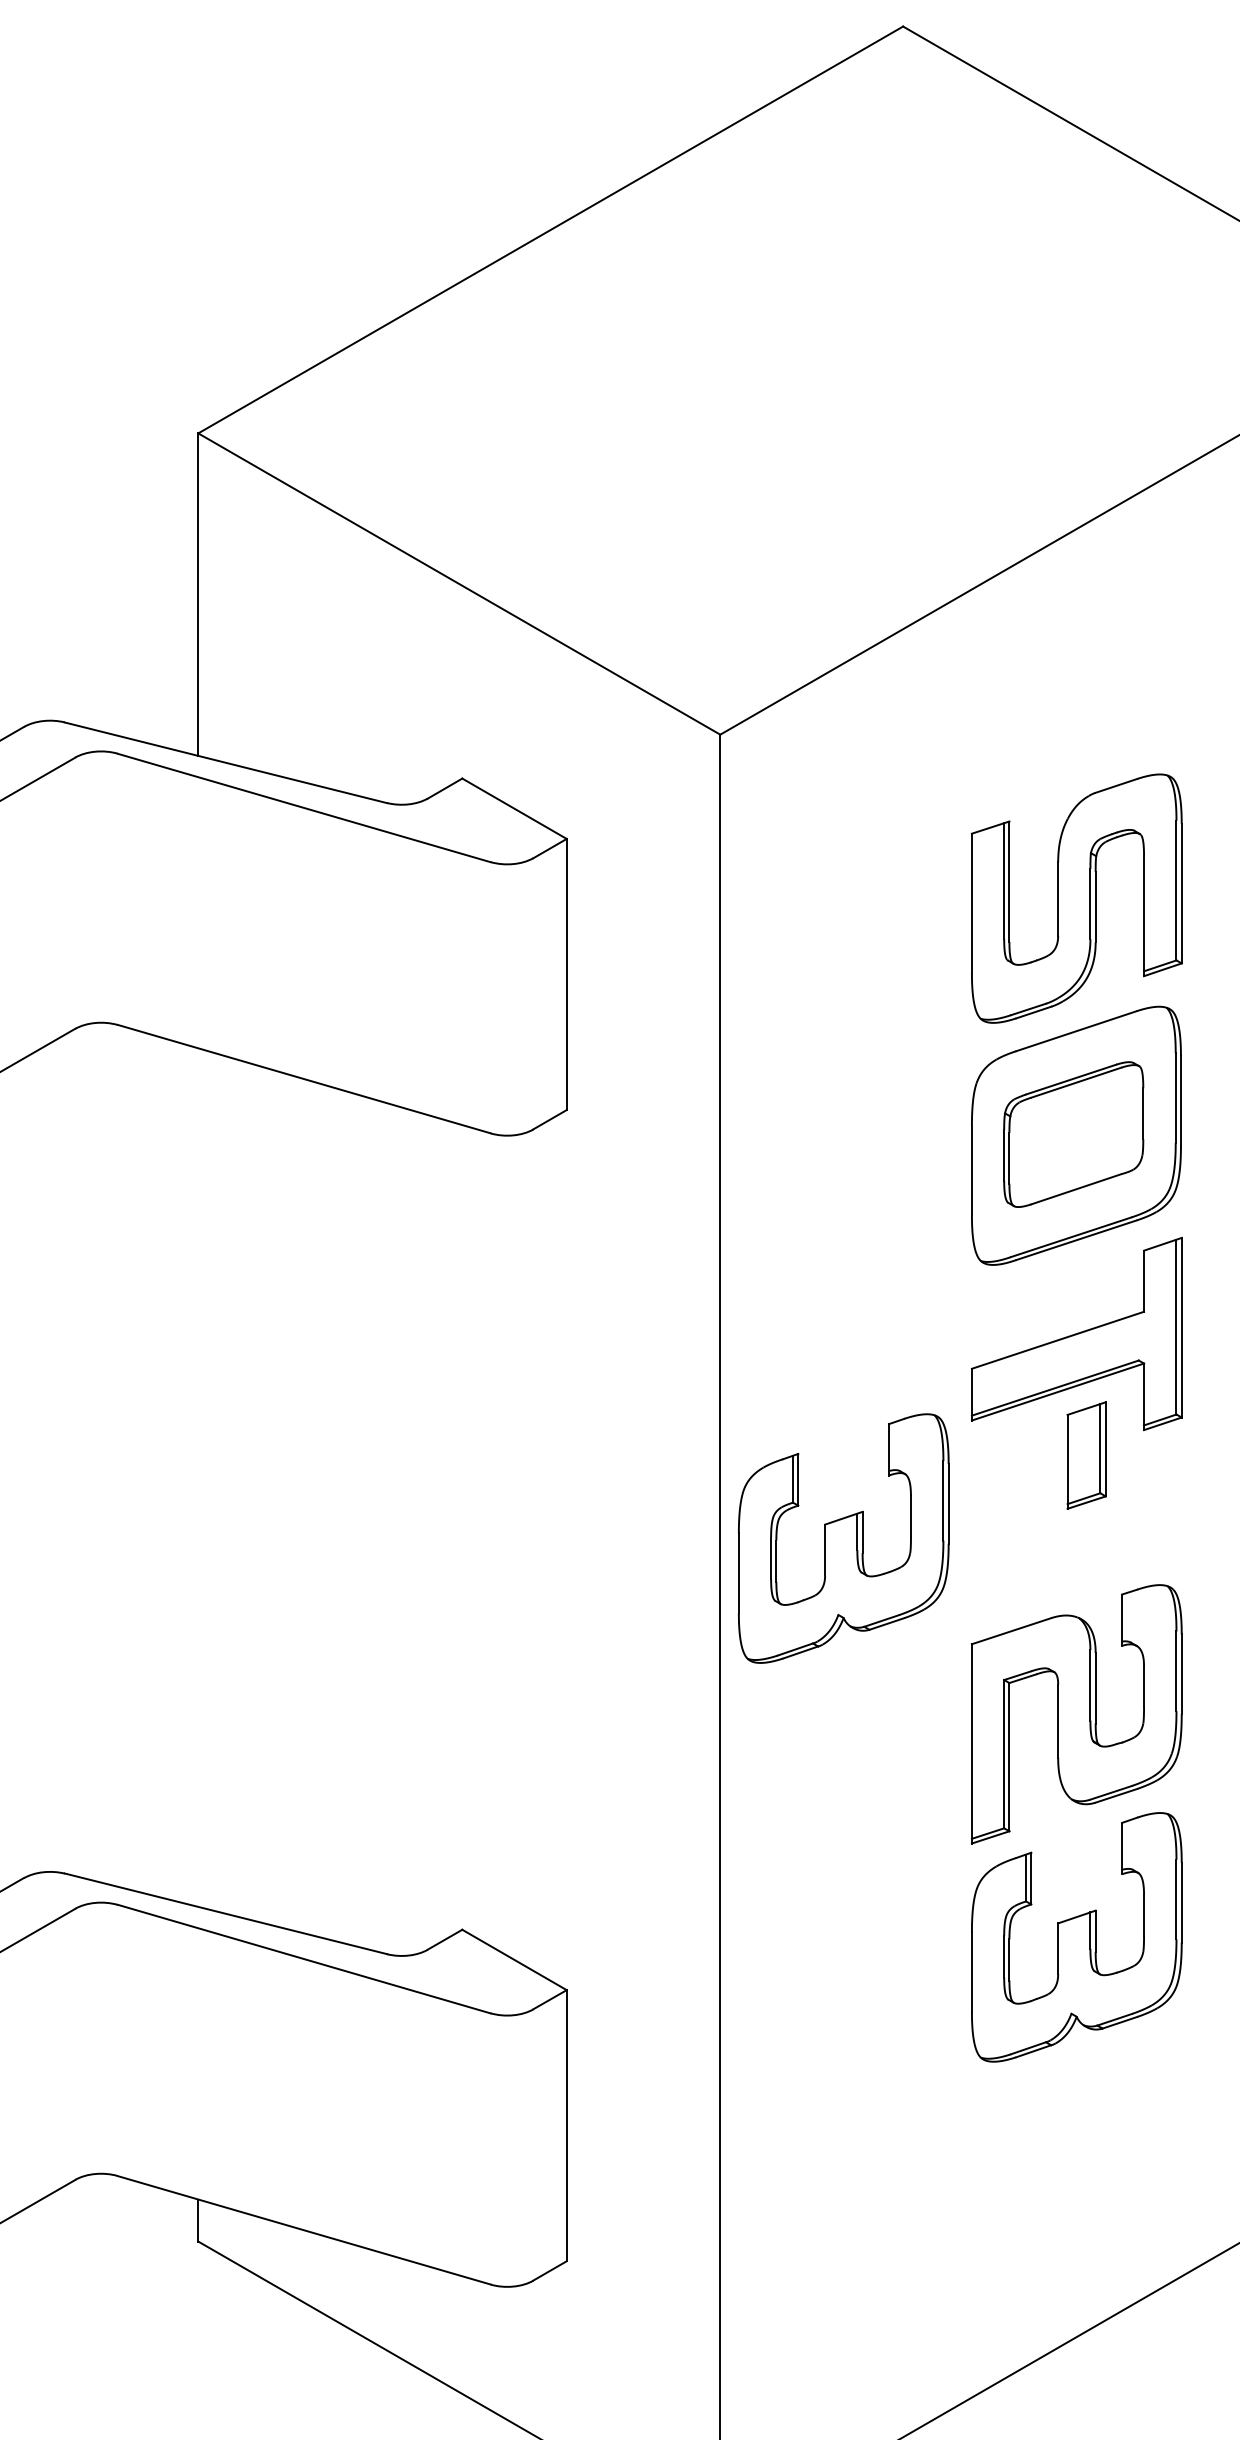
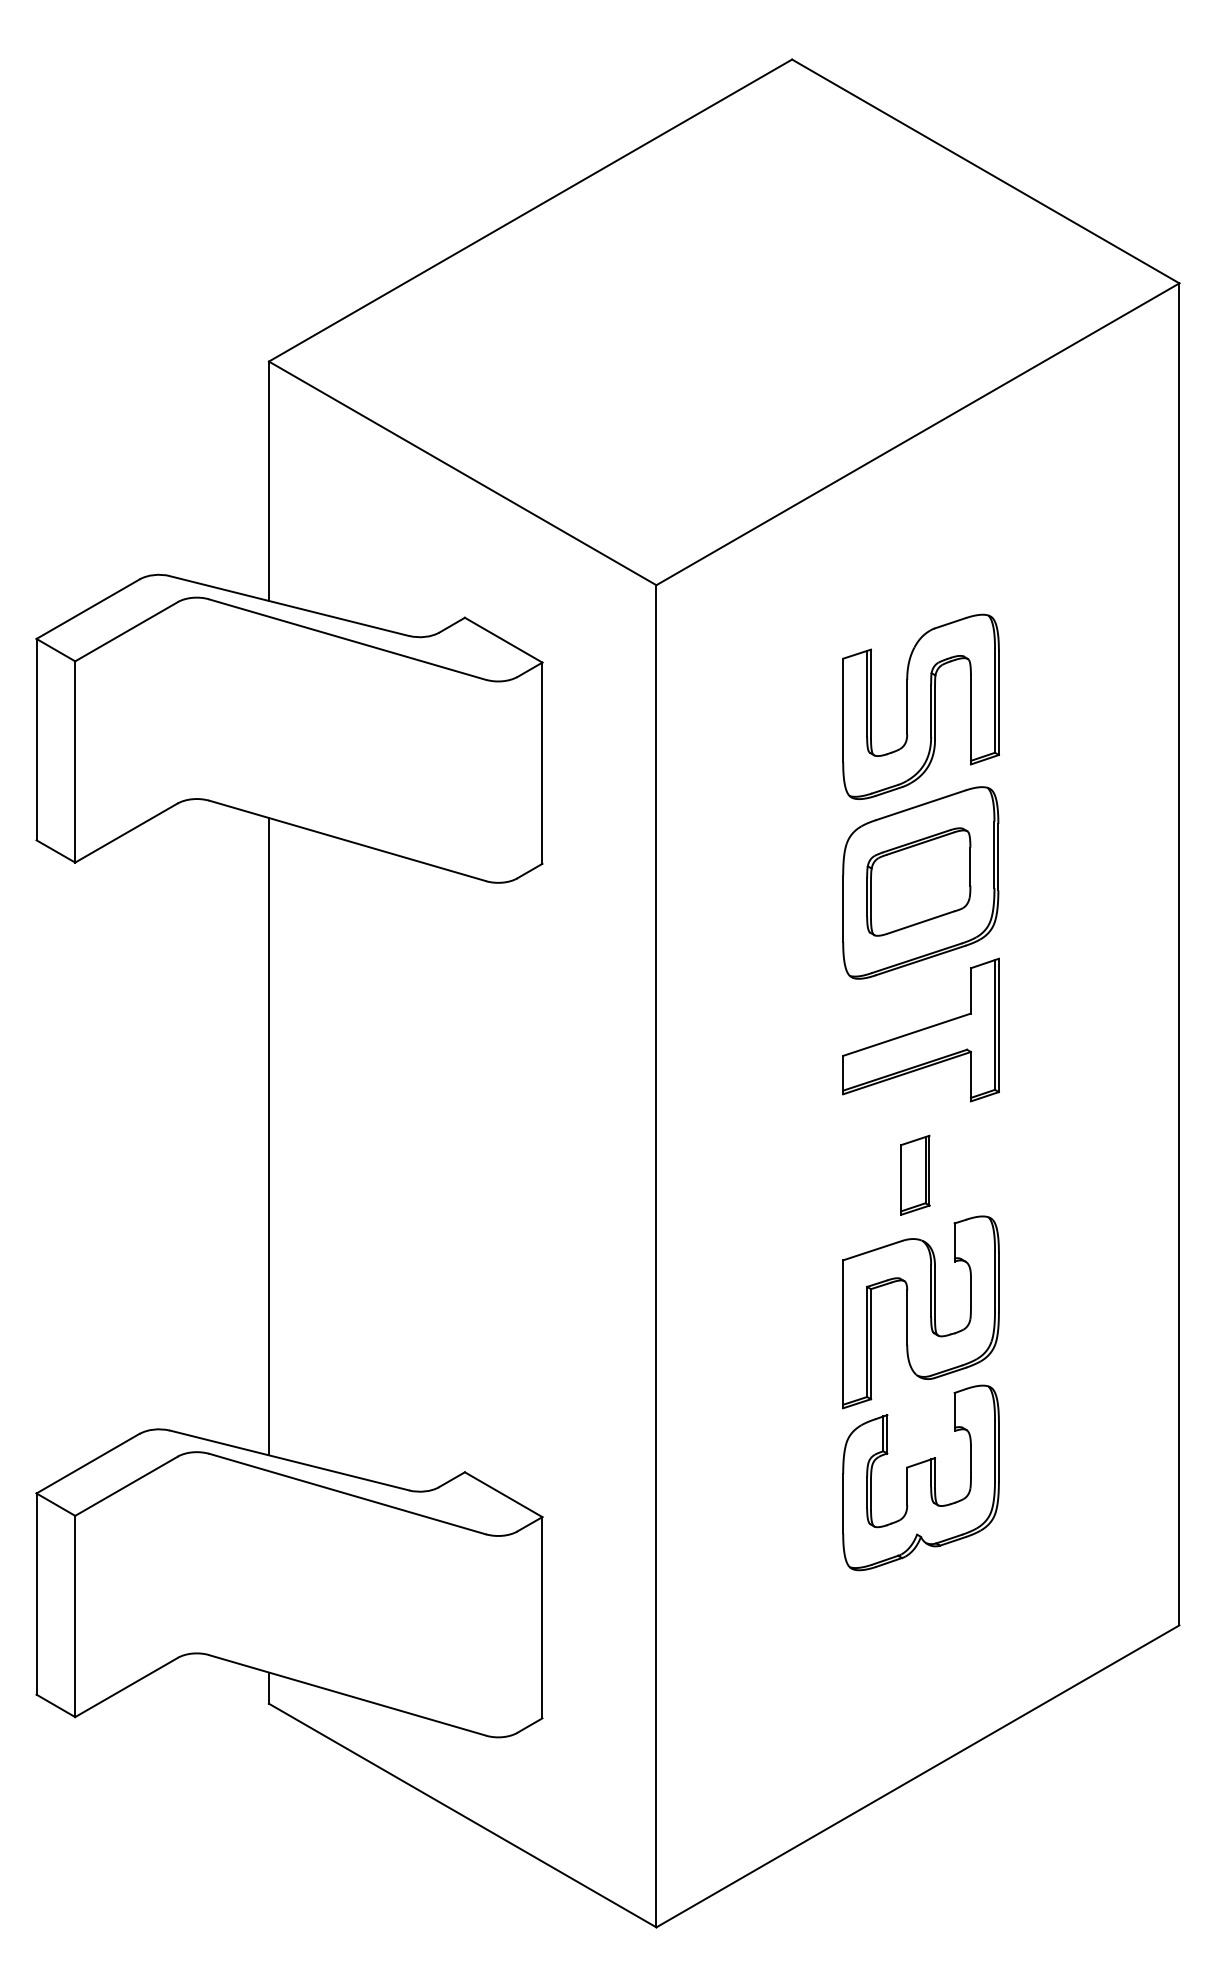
part: (1086, 1454) -> (915, 1174), moved
line: (197, 1477) -> (268, 1136), added
part: (843, 1538) -> (747, 1181), removed

